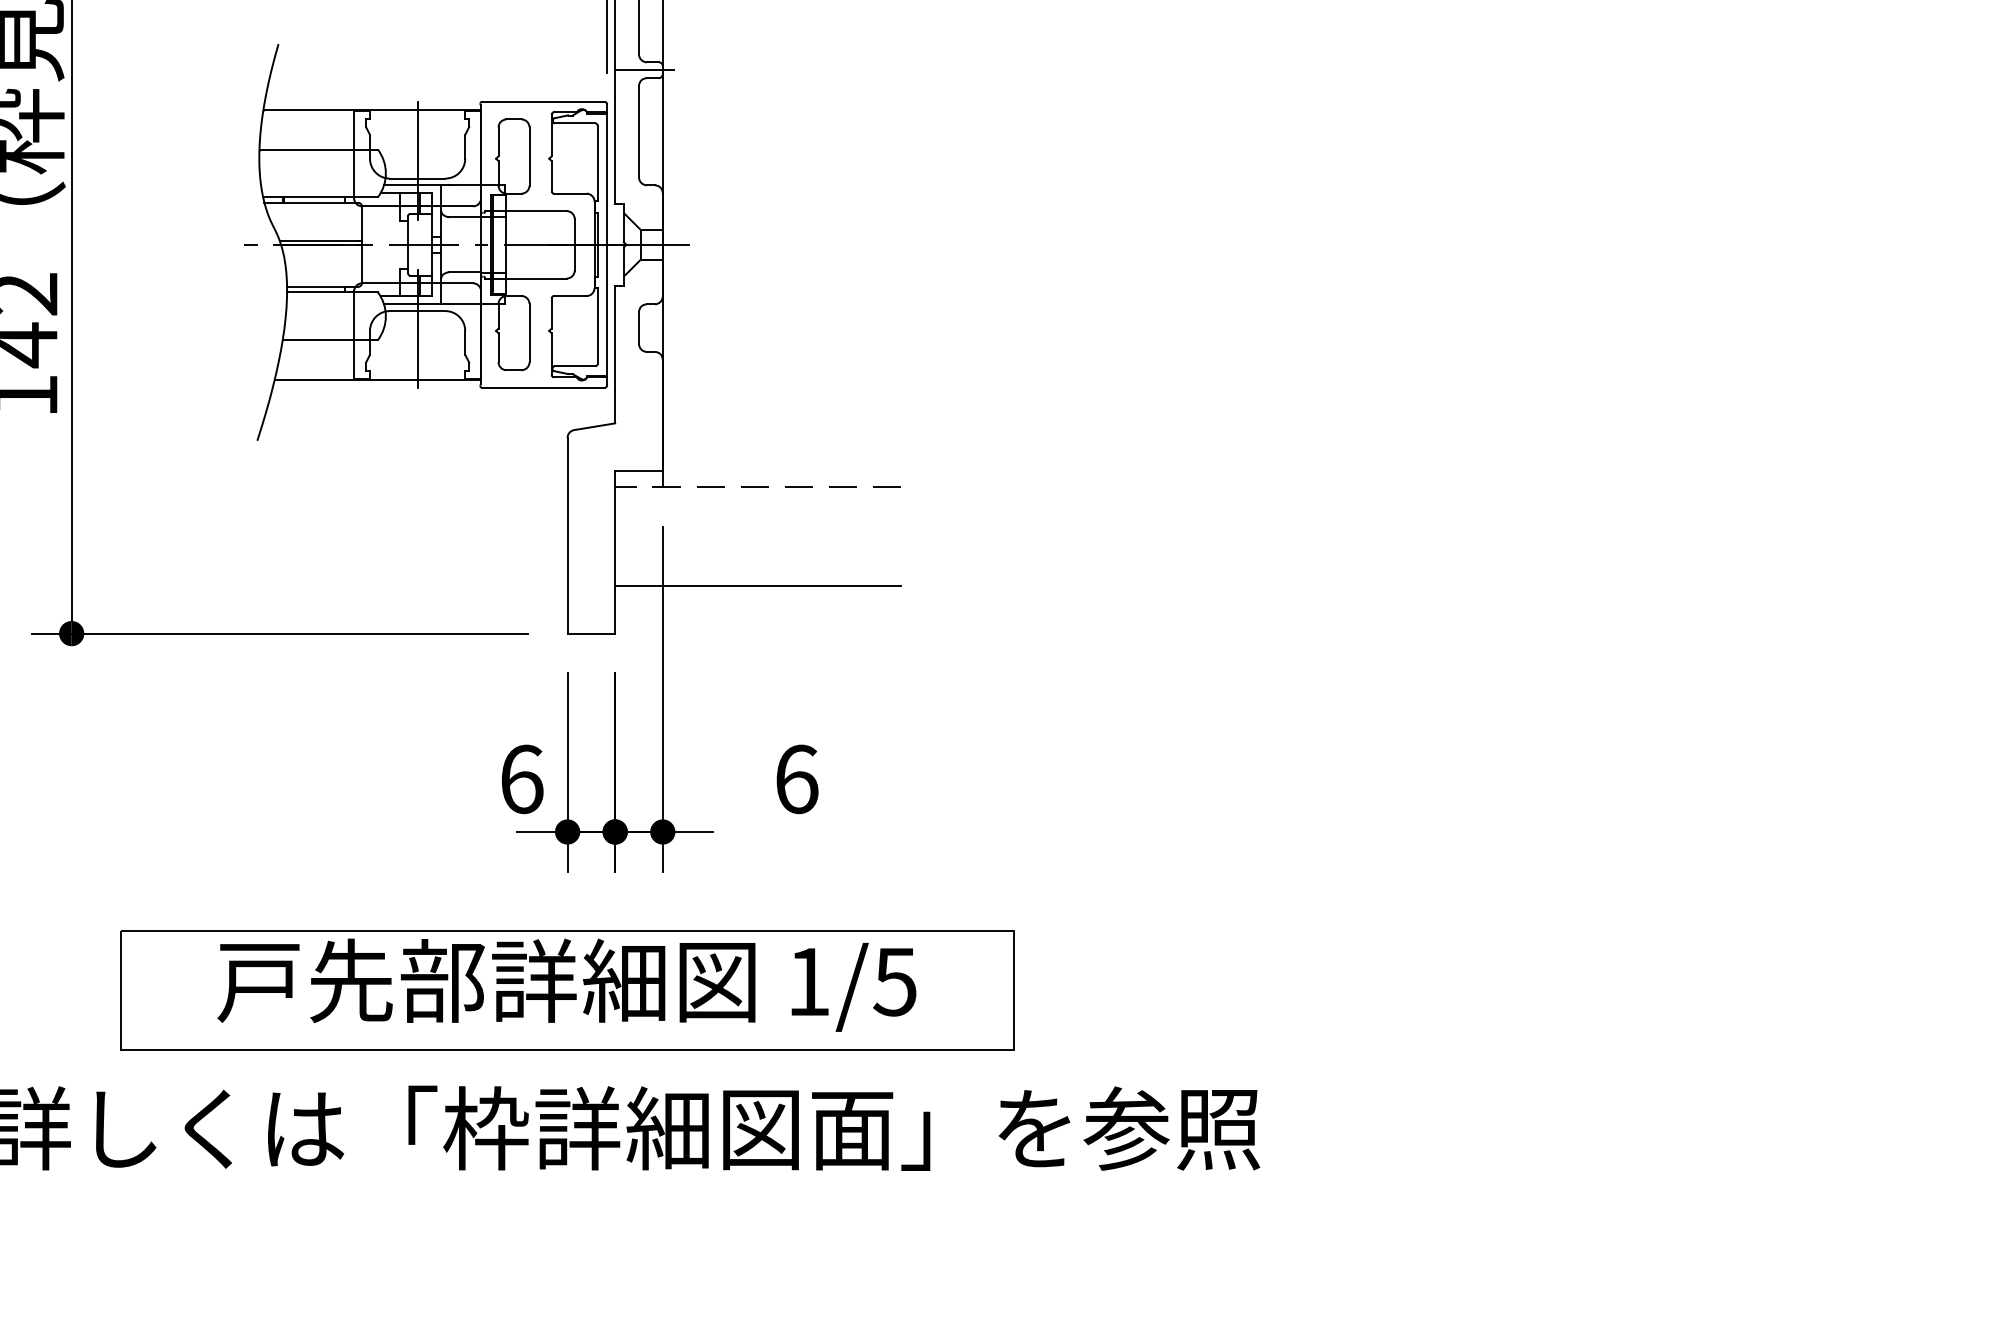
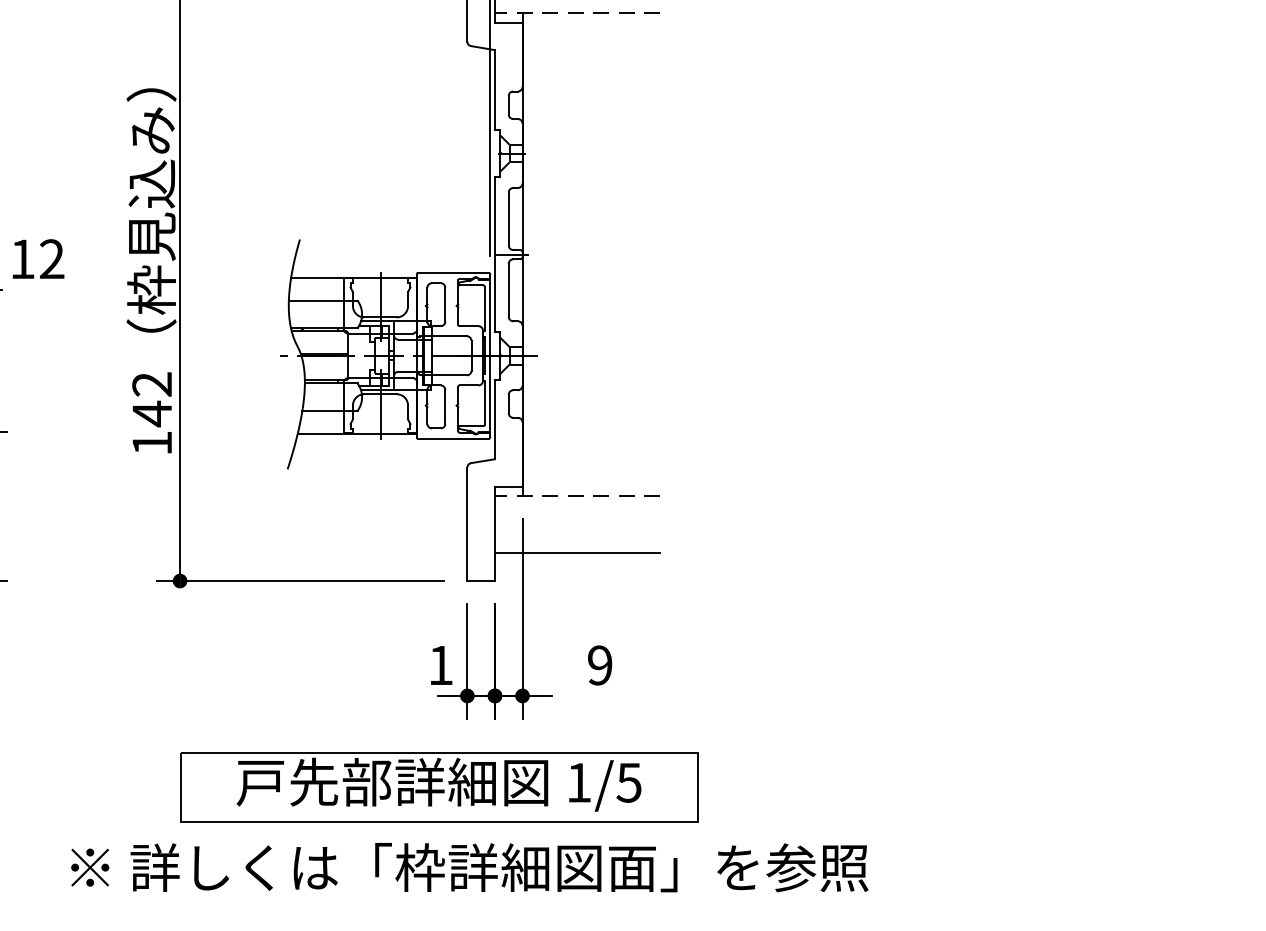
text: (522, 779) -> (441, 665), 6 -> 1
text: (797, 779) -> (600, 665), 6 -> 9
part: (567, 990) -> (439, 787), moved

